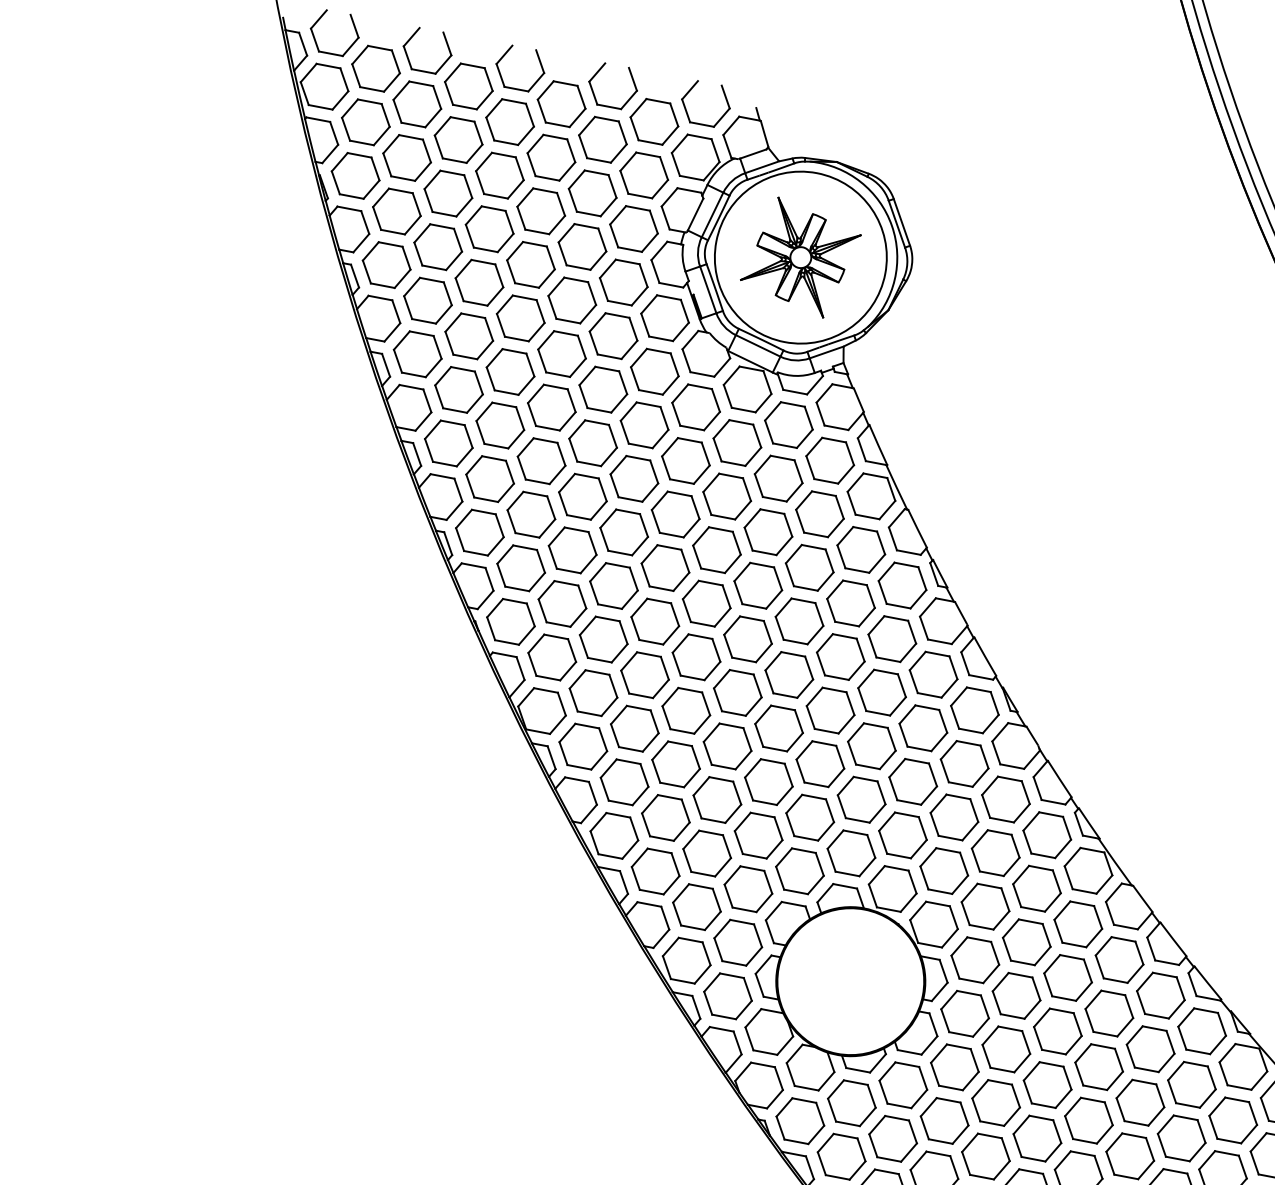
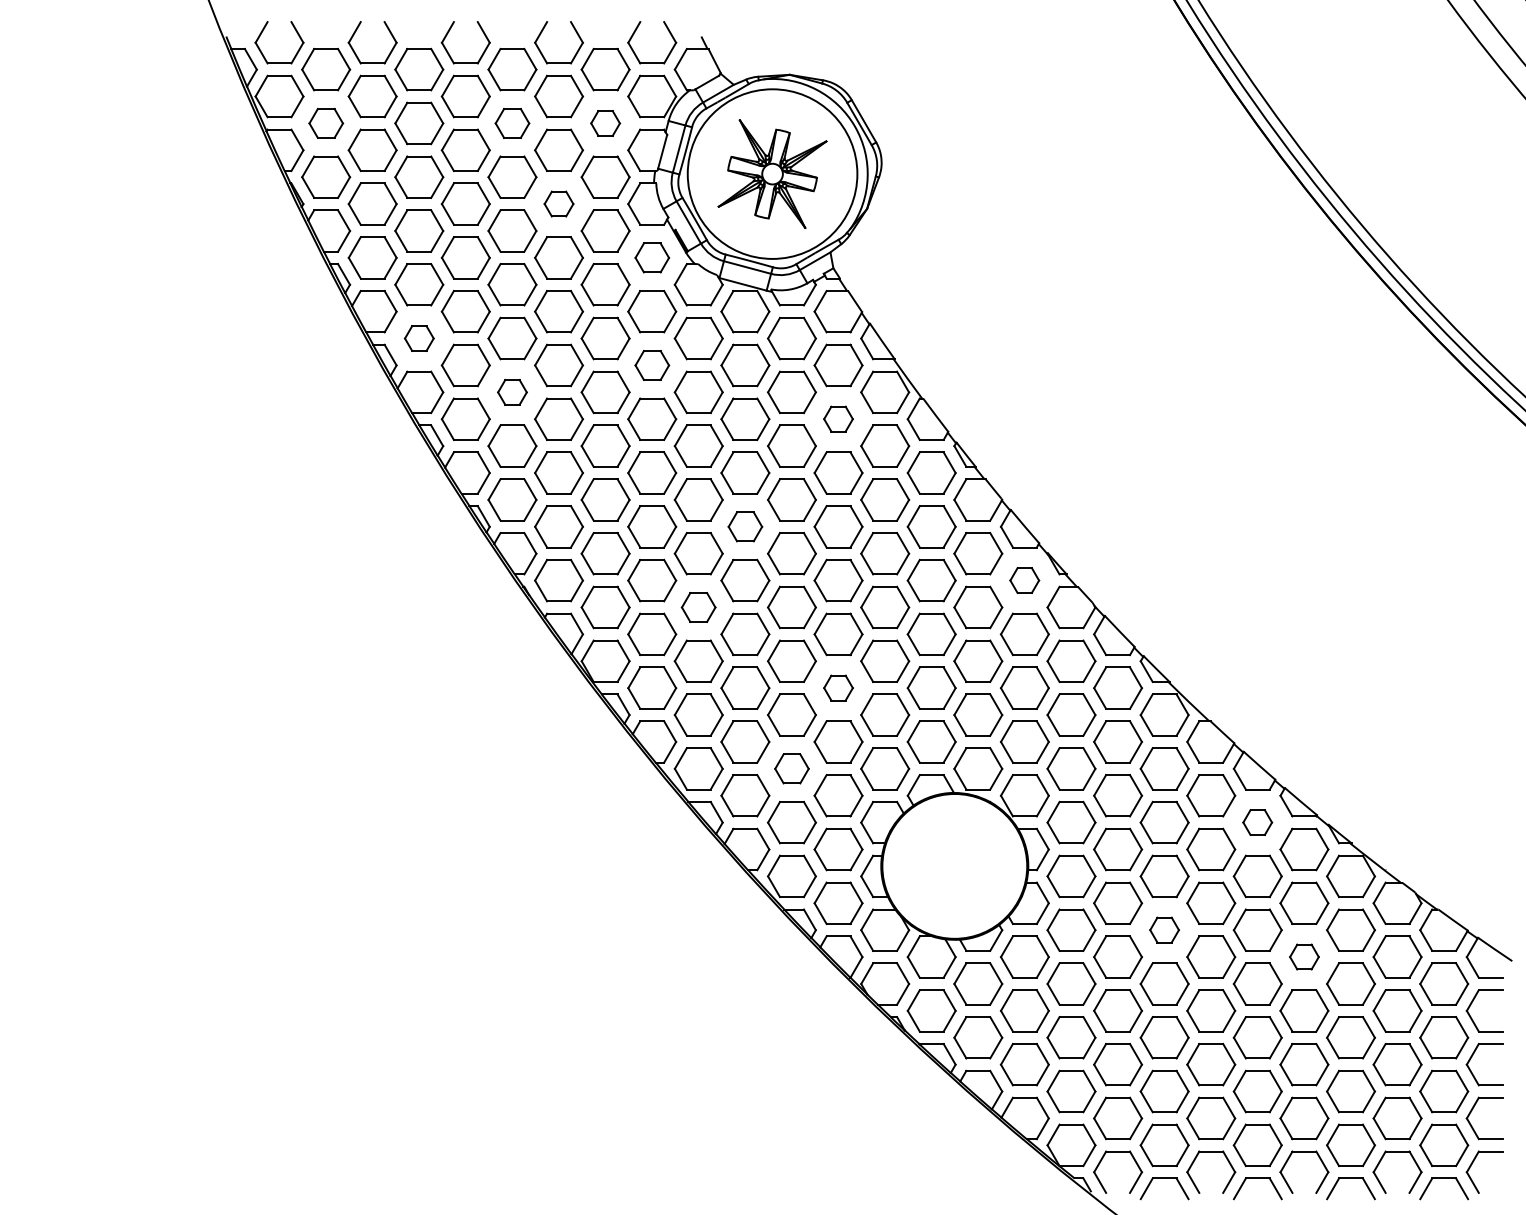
part: (366, 122) -> (326, 123), size x0.7
part: (551, 157) -> (512, 123), size x0.7
part: (644, 175) -> (605, 123), size x0.6
part: (582, 246) -> (558, 203), size x0.6
part: (665, 317) -> (652, 257), size x0.7
part: (418, 354) -> (419, 338), size x0.6
part: (500, 425) -> (512, 392), size x0.6
part: (644, 425) -> (652, 365), size x0.7
part: (820, 513) -> (838, 418), size x0.6
part: (706, 603) -> (745, 526), size x0.7
part: (644, 675) -> (698, 607), size x0.7
part: (974, 710) -> (1024, 580), size x0.6
part: (768, 781) -> (838, 687), size x0.6
part: (706, 853) -> (791, 768), size x0.7
part: (1160, 995) -> (1257, 822), size x0.6
part: (1047, 1084) -> (1164, 929), size x0.6
part: (1181, 1137) -> (1304, 956), size x0.6

